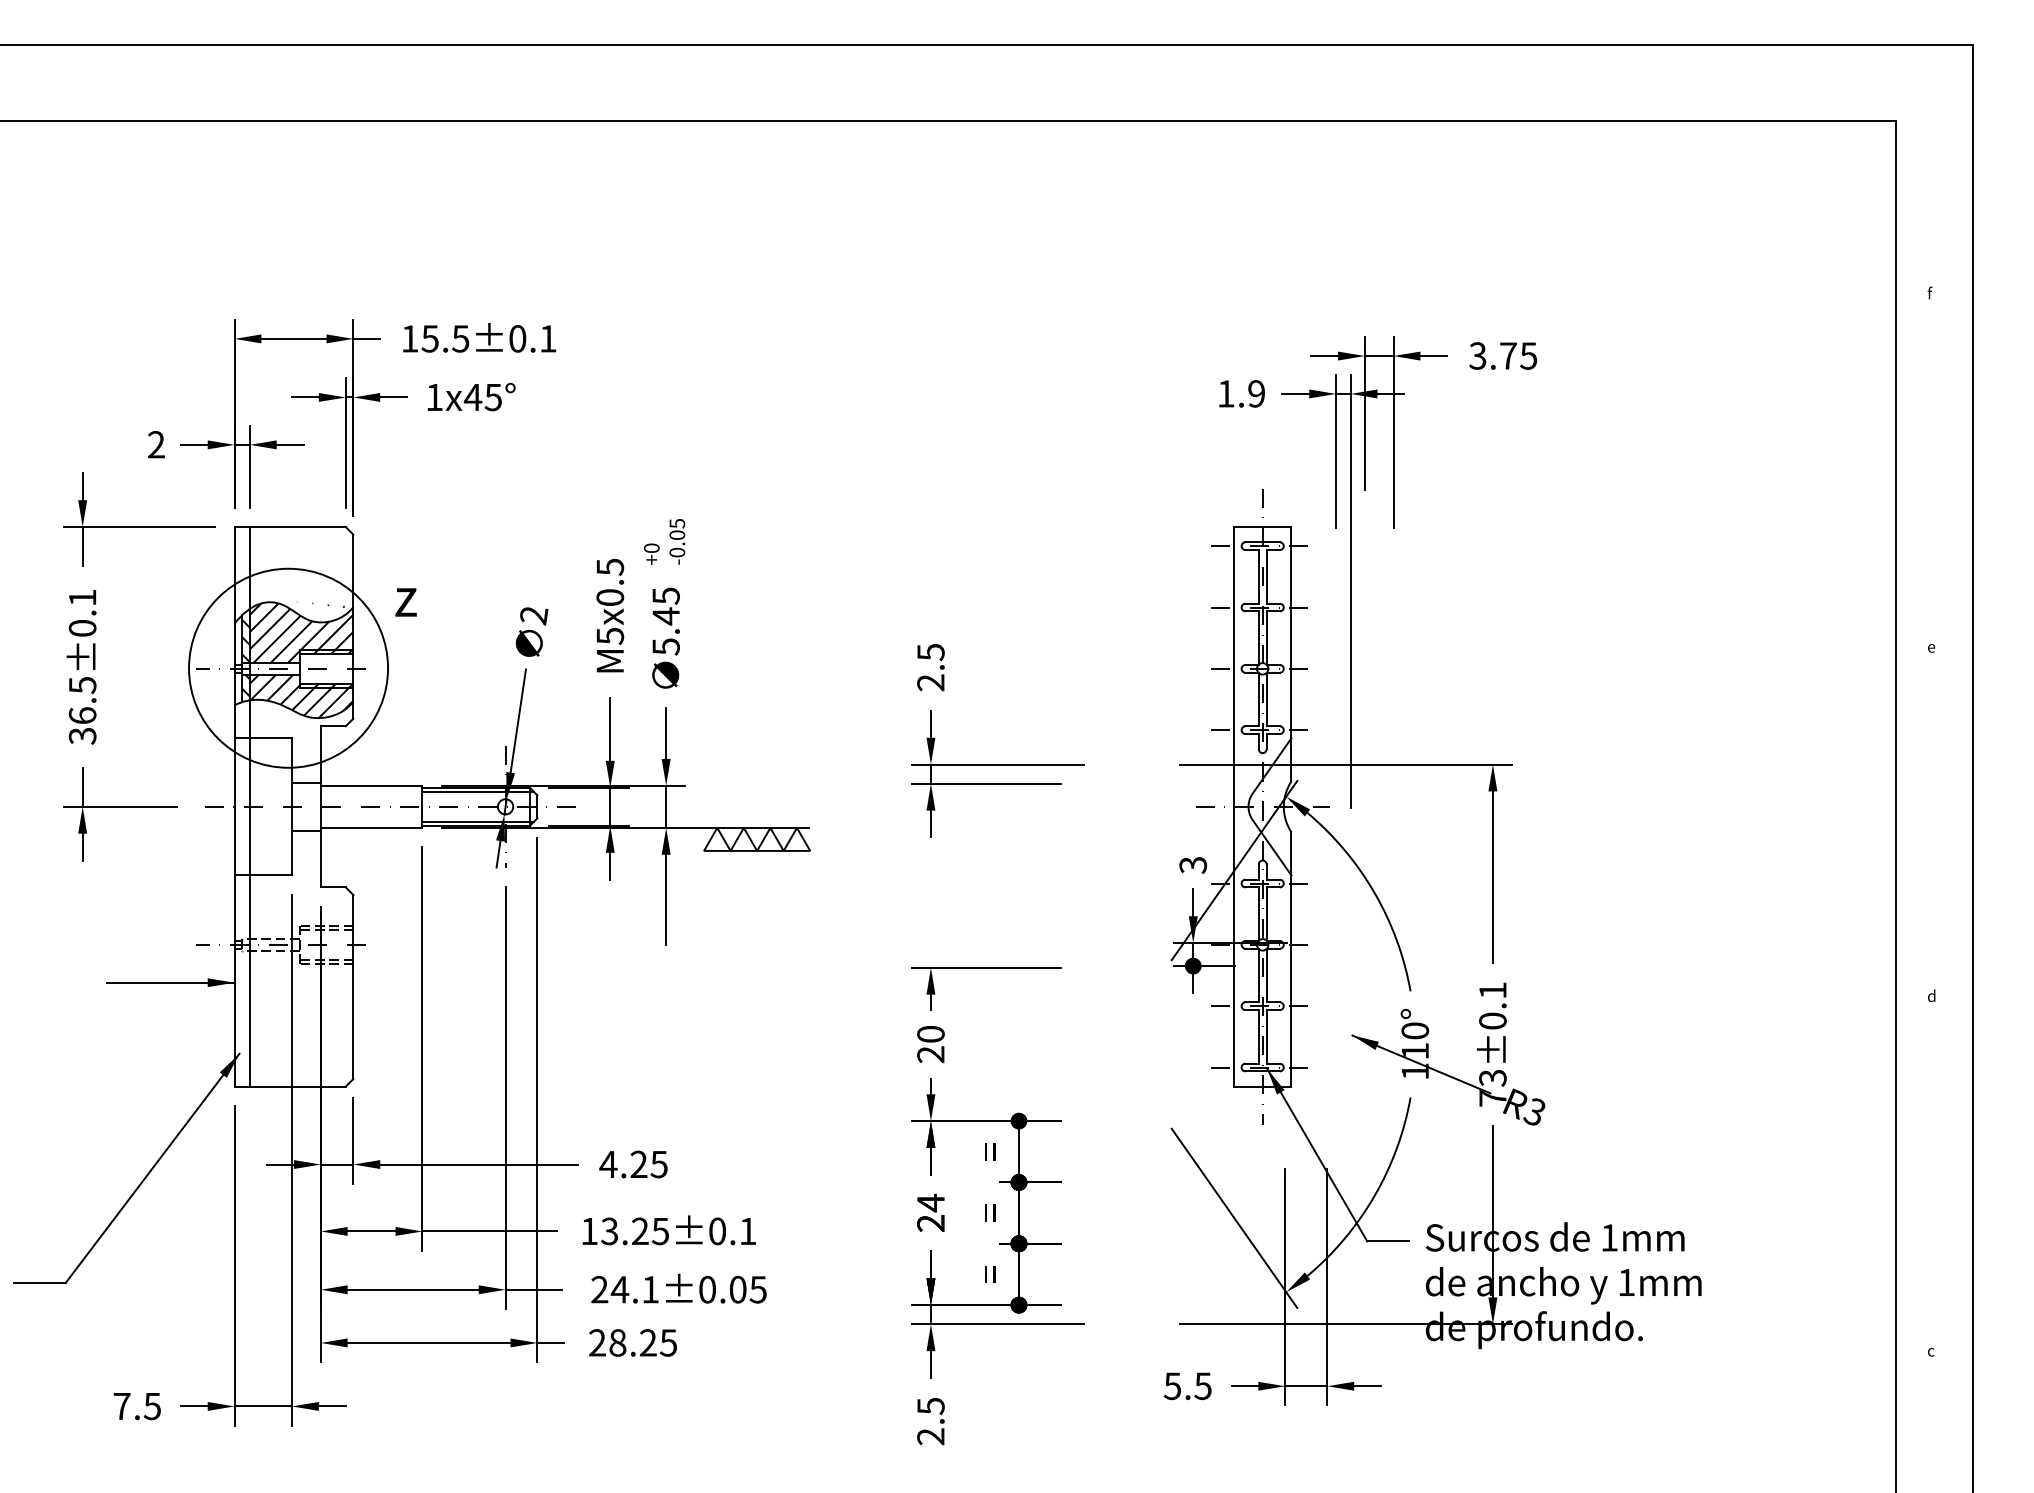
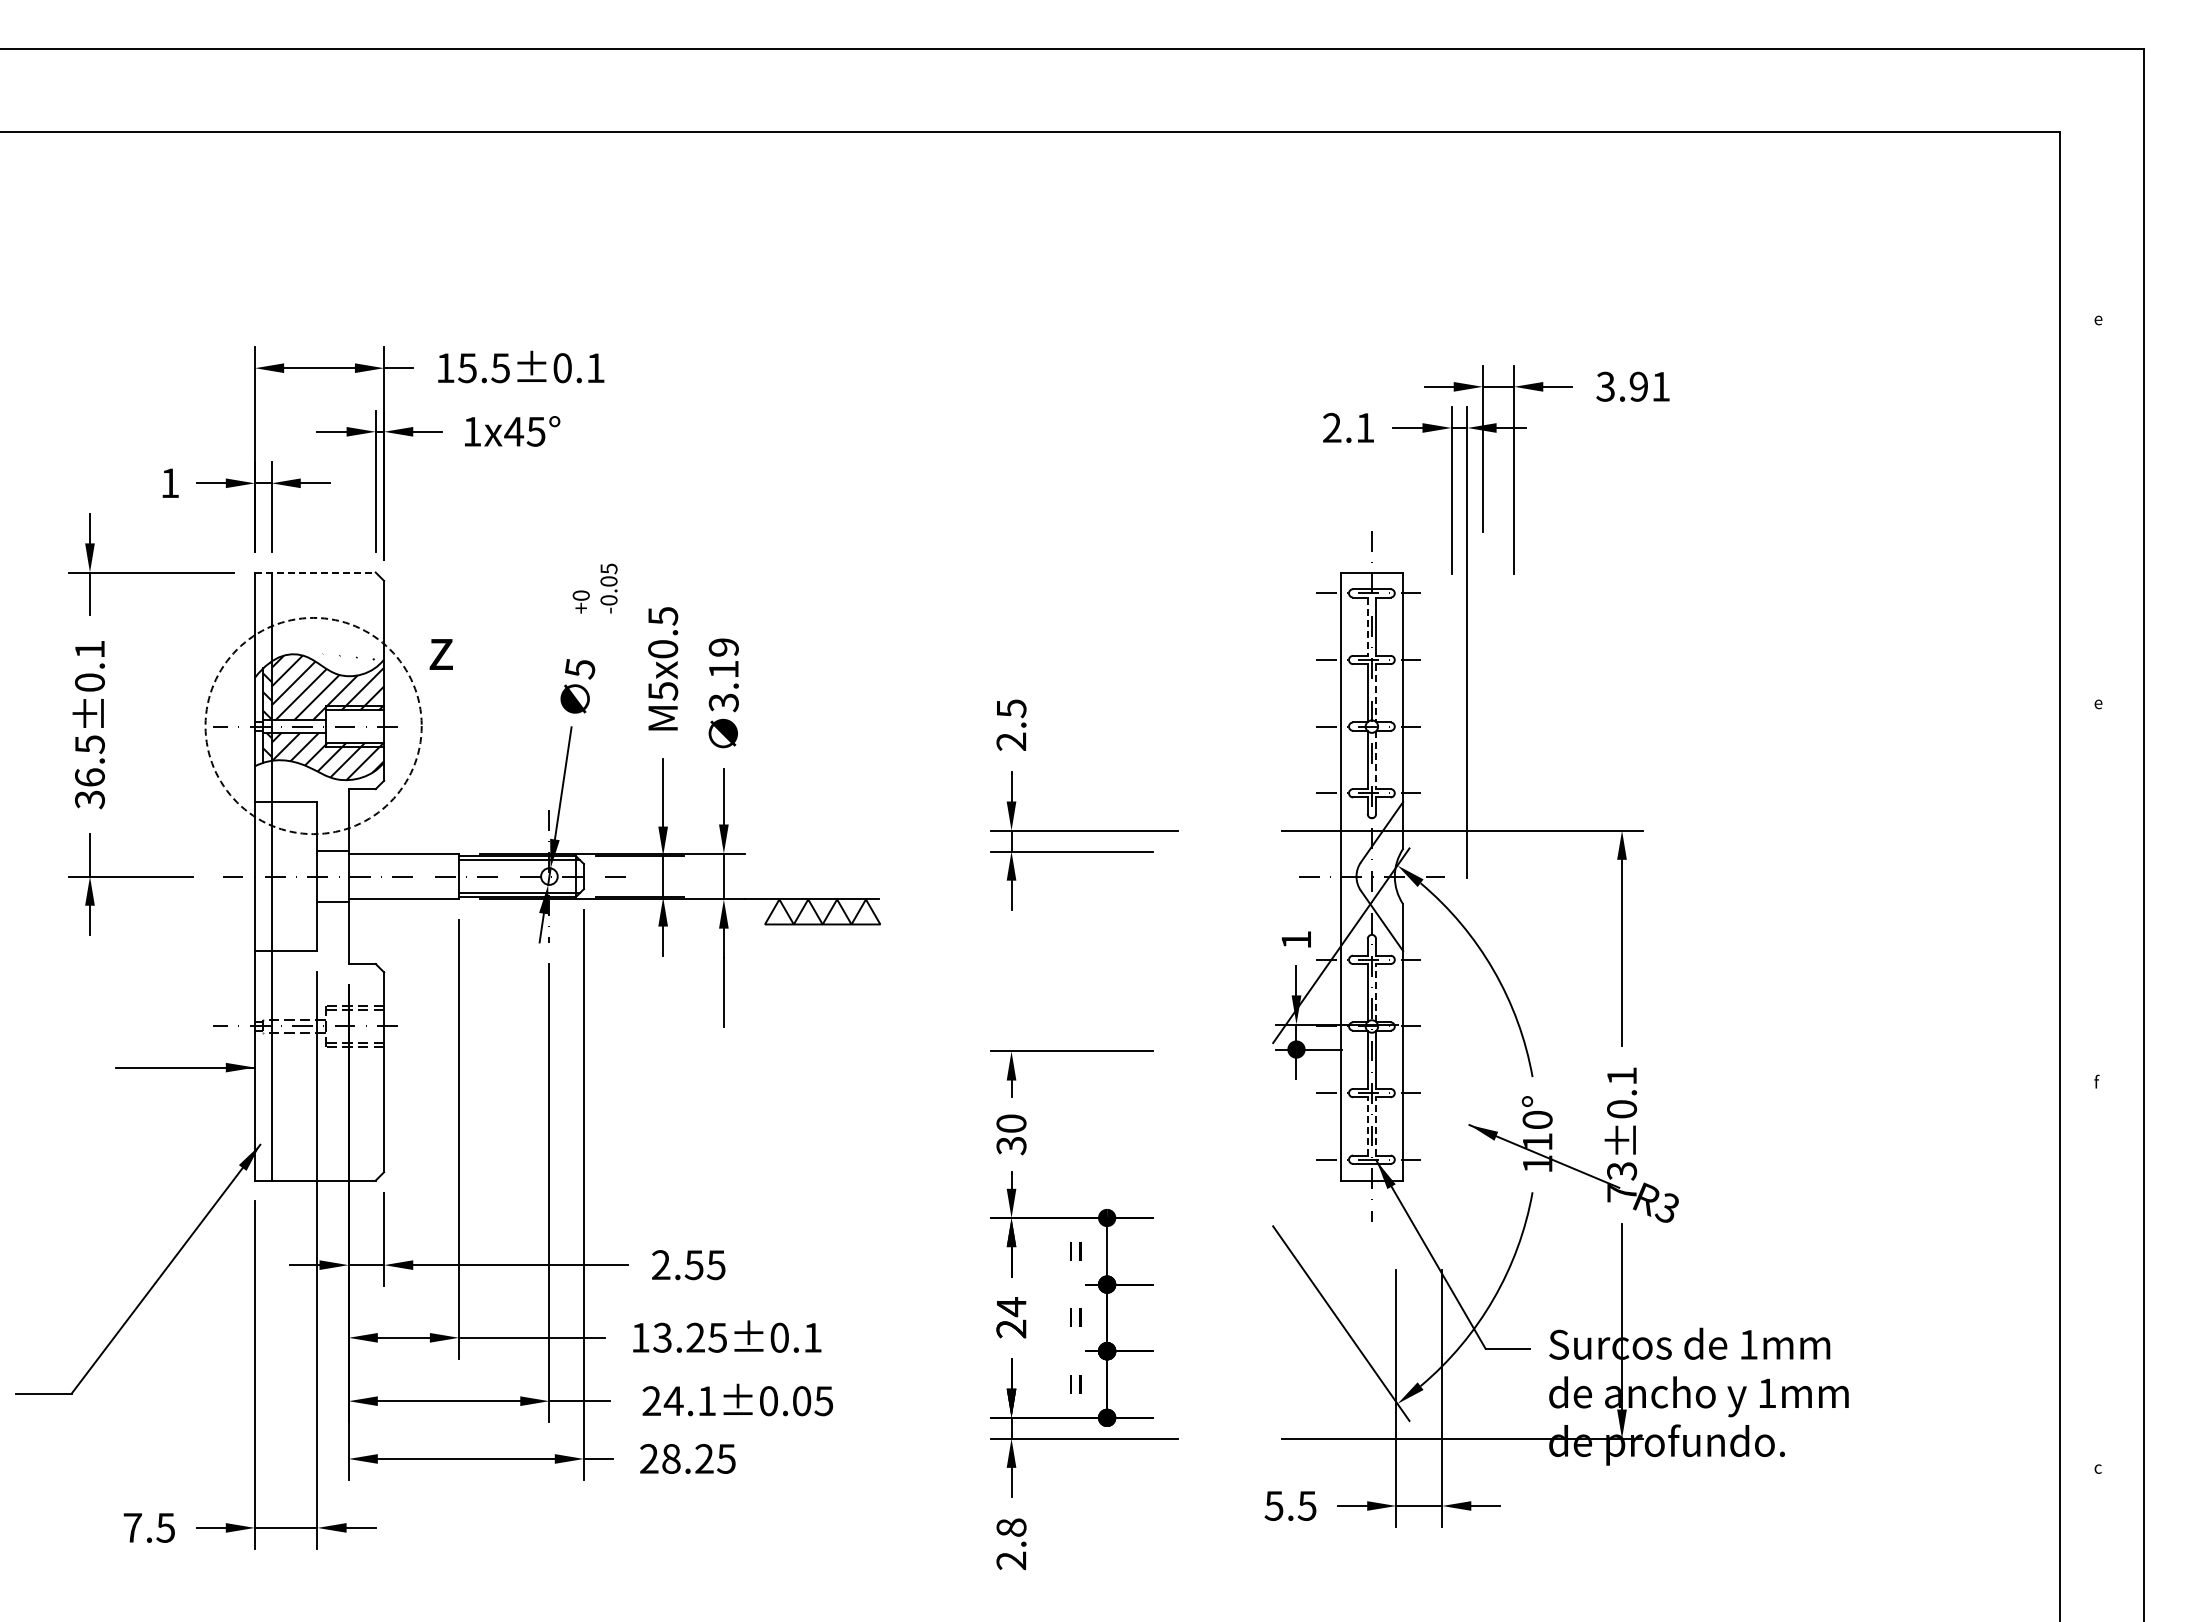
text: (1931, 293) -> (2098, 318), f -> e
text: (1518, 355) -> (1649, 386), 3.75 -> 3.91
text: (1241, 393) -> (1348, 427), 1.9 -> 2.1
text: (156, 444) -> (170, 482), 2 -> 1
line: (290, 526) -> (315, 572), solid -> dashed
text: (663, 541) -> (594, 588), moved
line: (1258, 577) -> (1367, 627), solid -> dashed
text: (534, 616) -> (580, 669), 2 -> 5
text: (665, 621) -> (723, 675), 5.45 -> 3.19
line: (1266, 638) -> (1376, 693), solid -> dashed
circle: (288, 667) -> (313, 725), solid -> dashed
line: (1266, 700) -> (1376, 760), solid -> dashed
text: (1193, 865) -> (1296, 940), 3 -> 1
line: (1266, 913) -> (1376, 992), solid -> dashed
text: (1931, 995) -> (2098, 1081), d -> f
line: (1258, 1035) -> (1367, 1125), solid -> dashed
line: (1266, 1035) -> (1376, 1125), solid -> dashed
text: (930, 1054) -> (1011, 1145), 20 -> 30
text: (623, 1164) -> (677, 1265), 4.25 -> 2.55
text: (930, 1406) -> (1011, 1527), 2.5 -> 2.8

